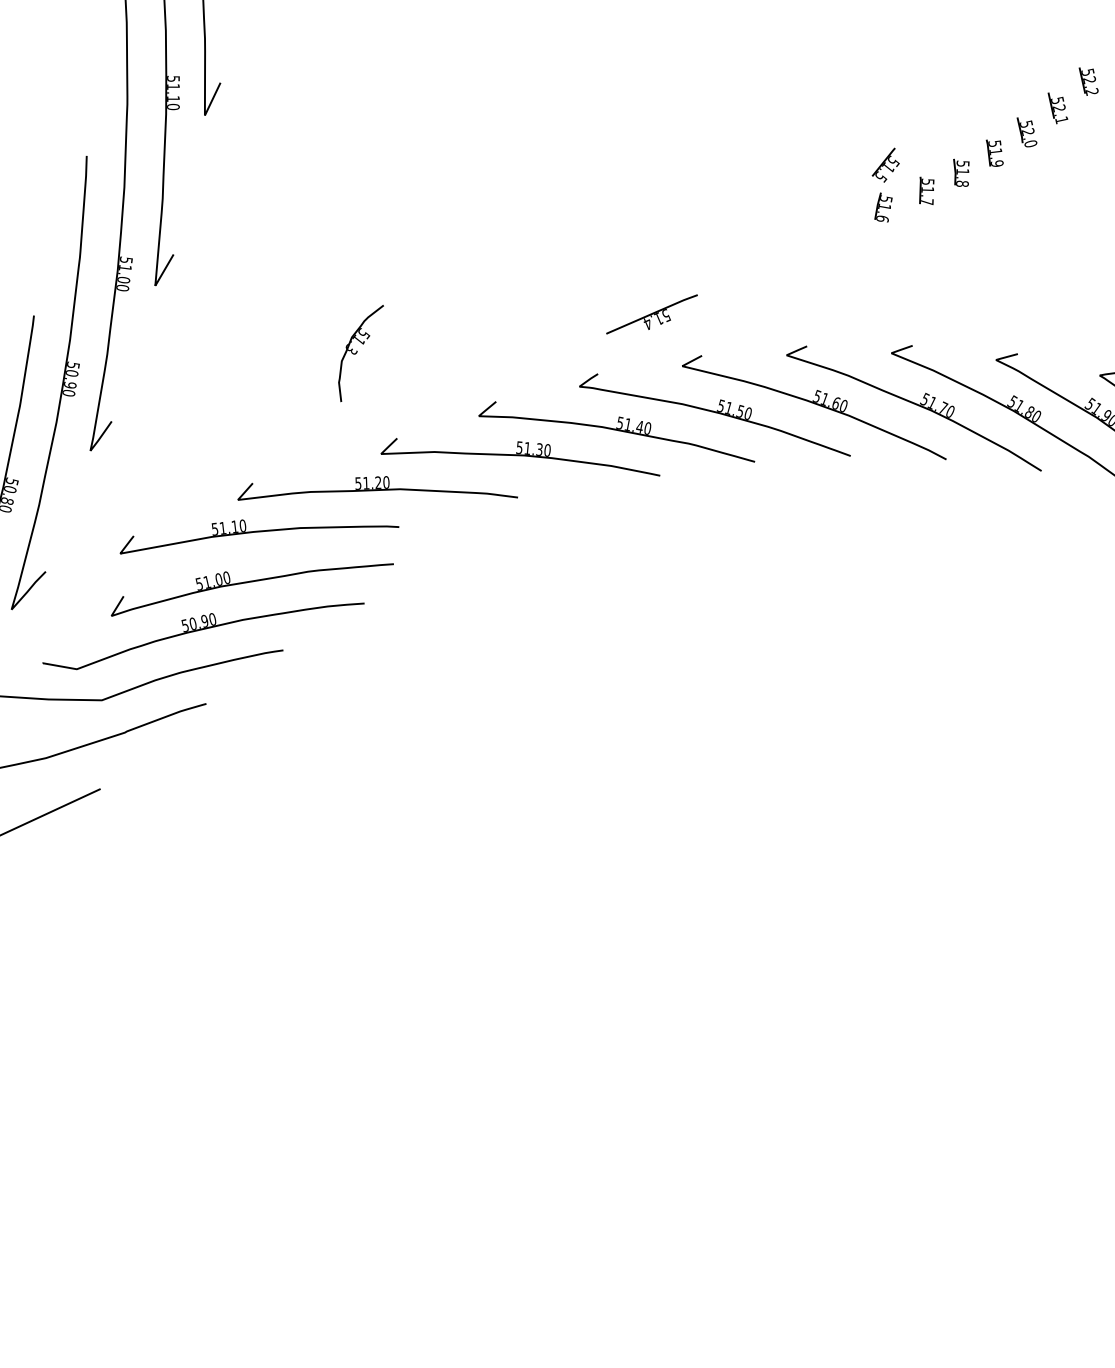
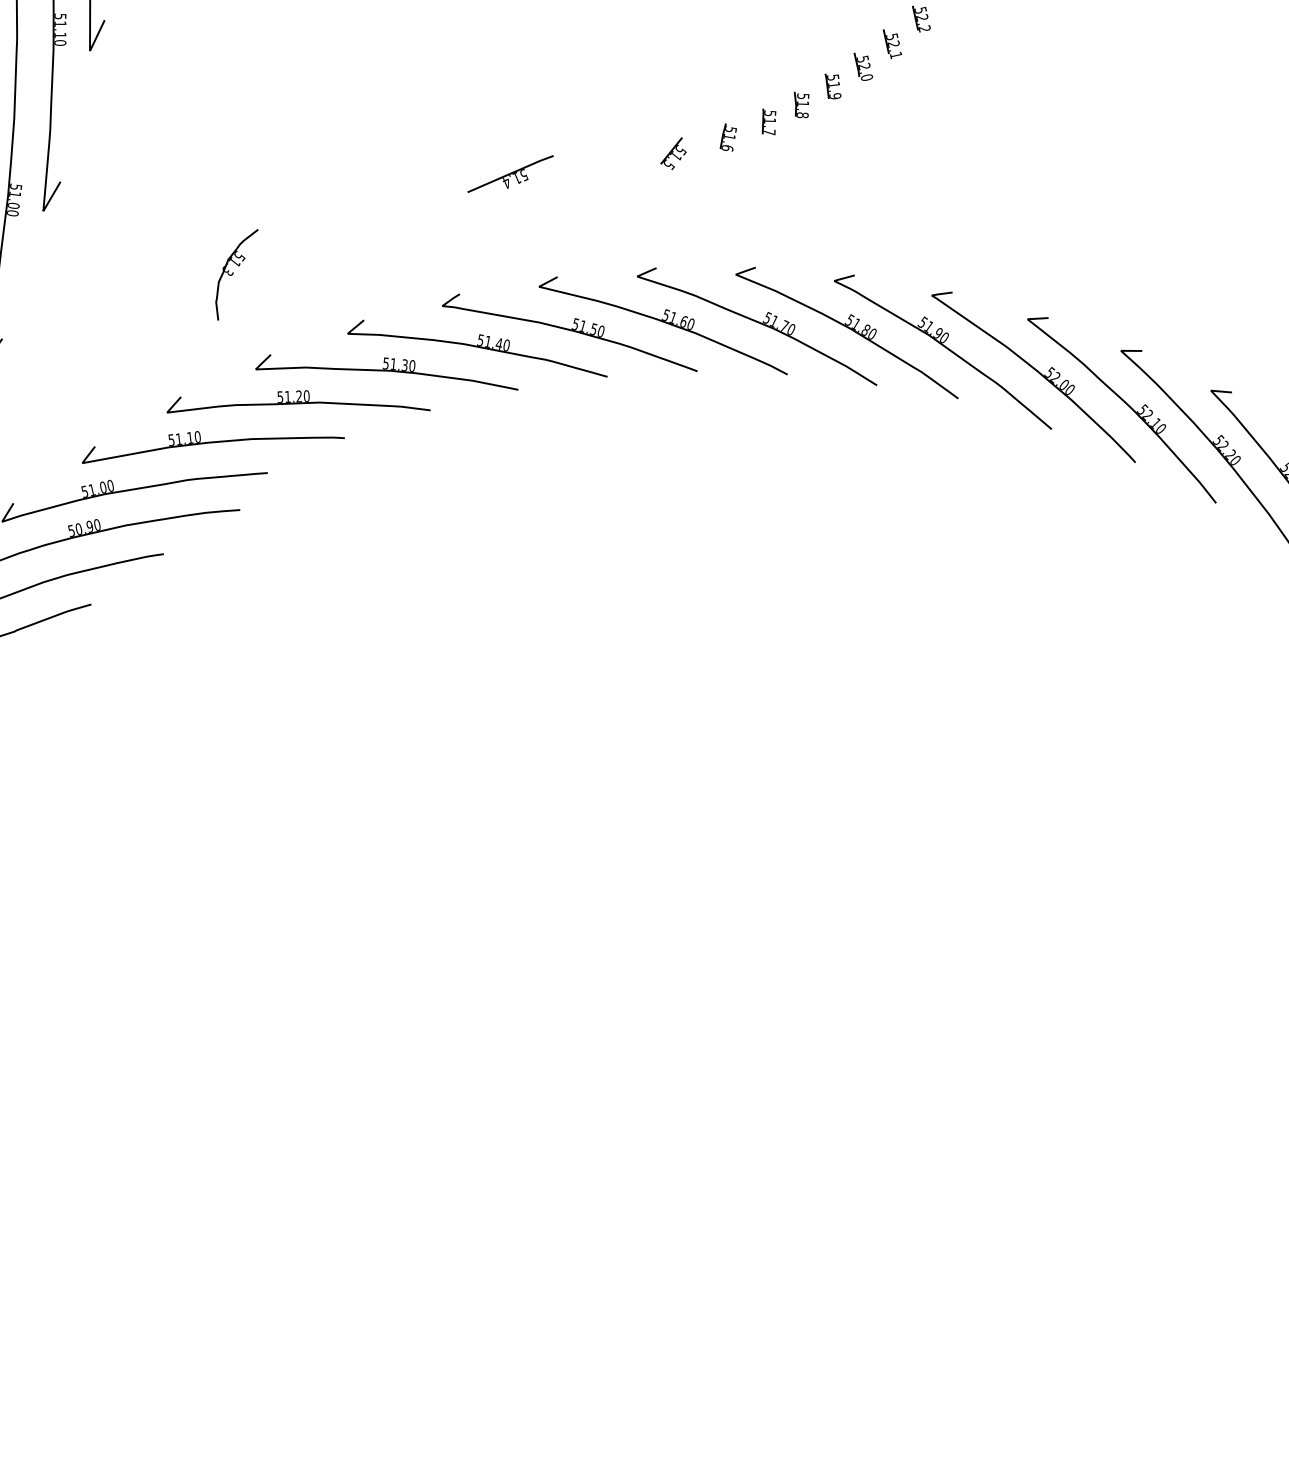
part: (885, 164) -> (673, 153), moved
part: (651, 313) -> (510, 173), moved
part: (377, 488) -> (298, 401), moved
part: (258, 537) -> (212, 447), moved

